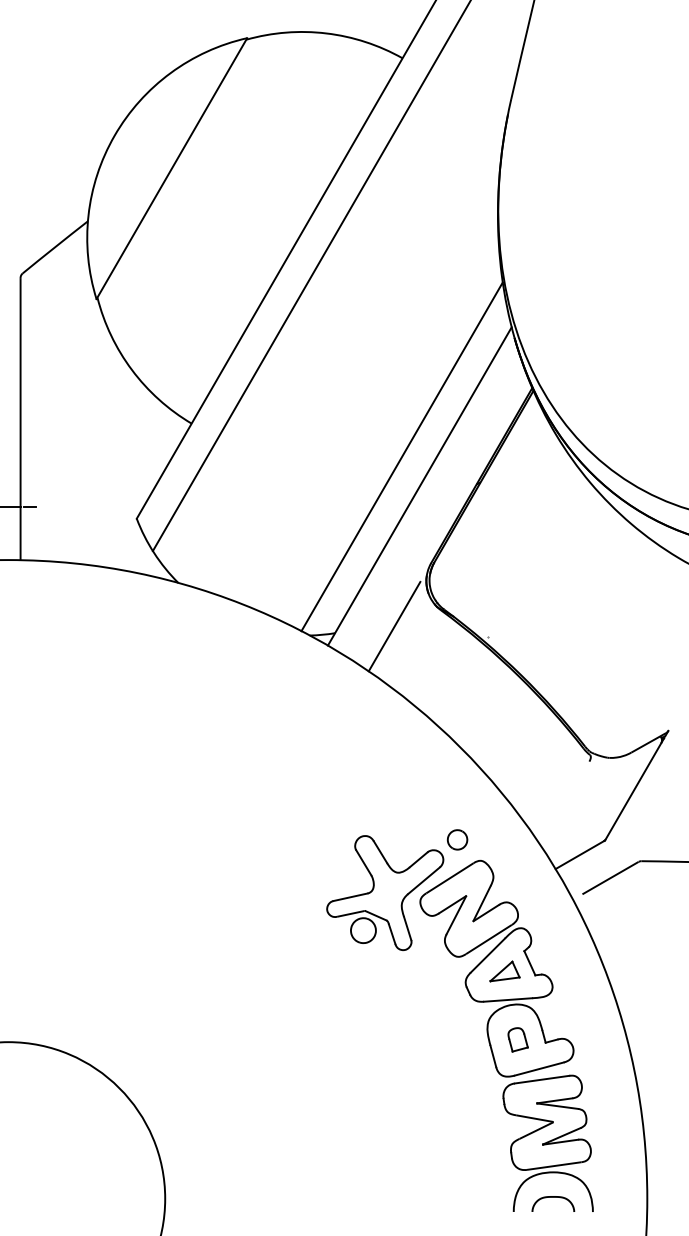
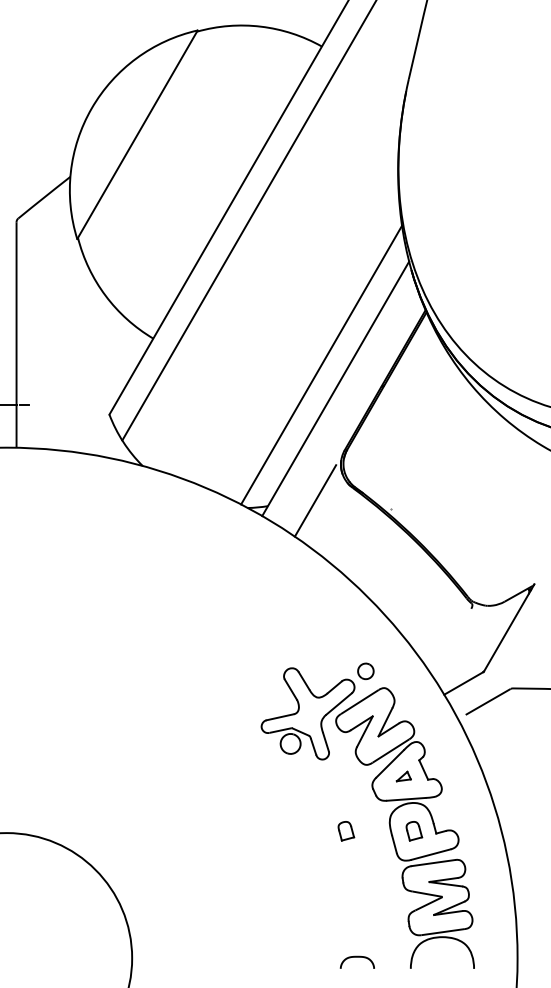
part: (504, 971) -> (403, 776), size x0.6
part: (433, 1040) -> (346, 831), added
curve: (552, 1197) -> (356, 957), moved

